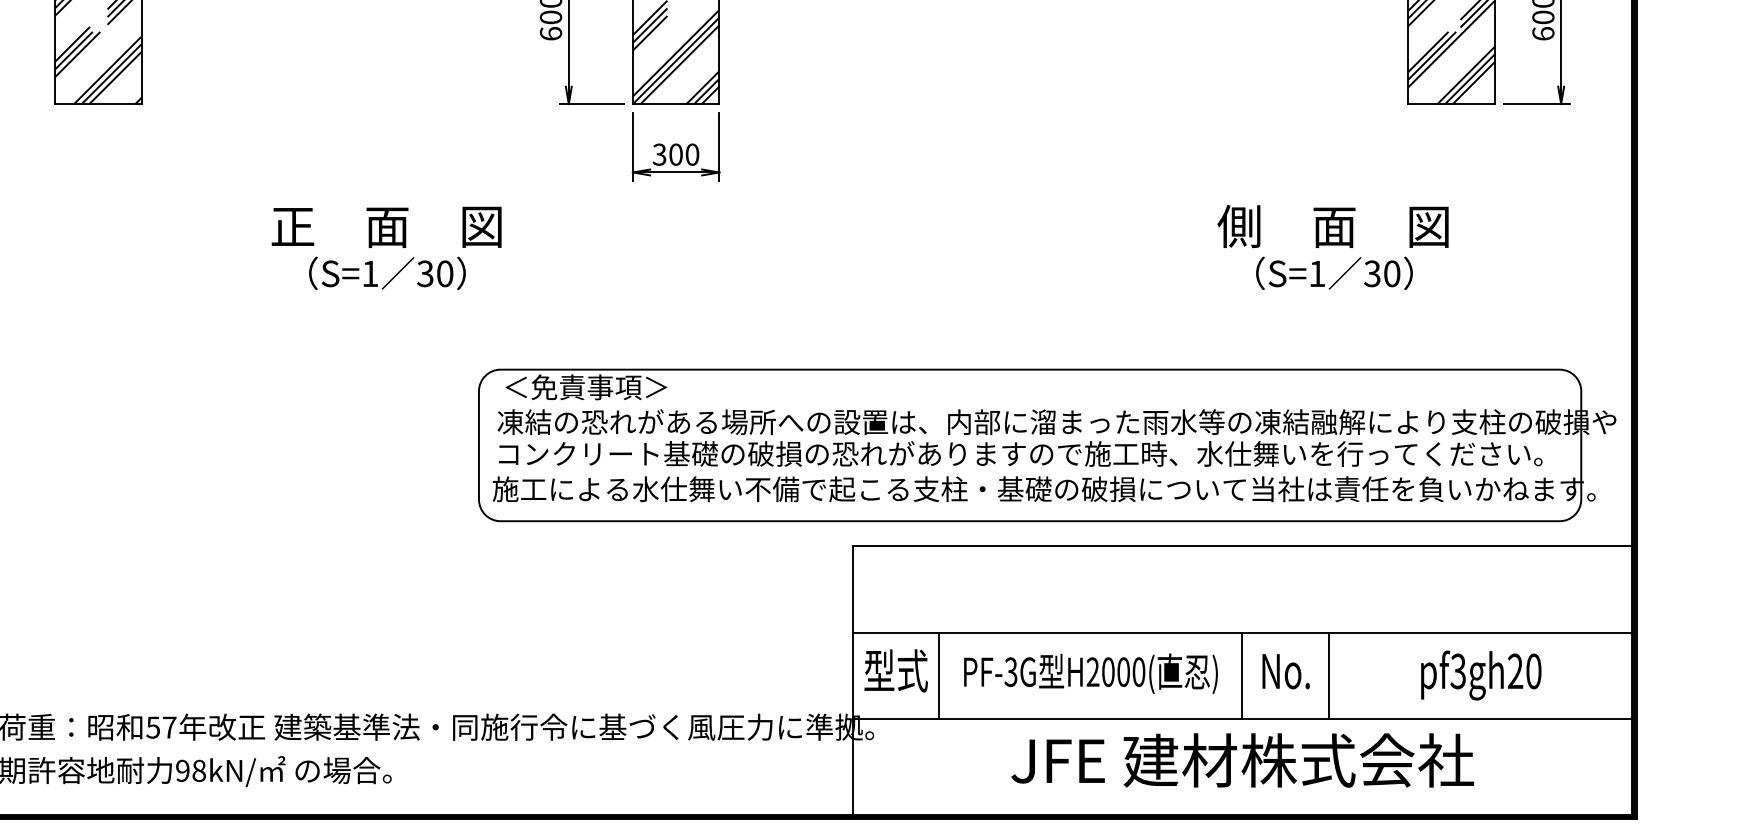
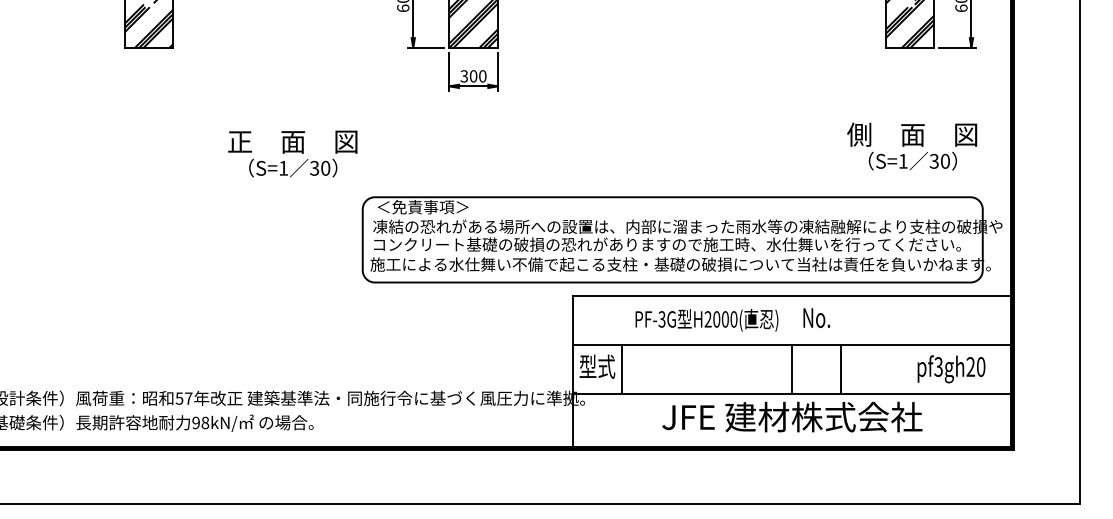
text: (386, 247) -> (292, 153), moved
text: (1333, 247) -> (912, 146), moved
text: (1285, 670) -> (816, 317), moved
text: (1090, 674) -> (706, 320), moved
text: (1481, 675) -> (951, 369), moved

